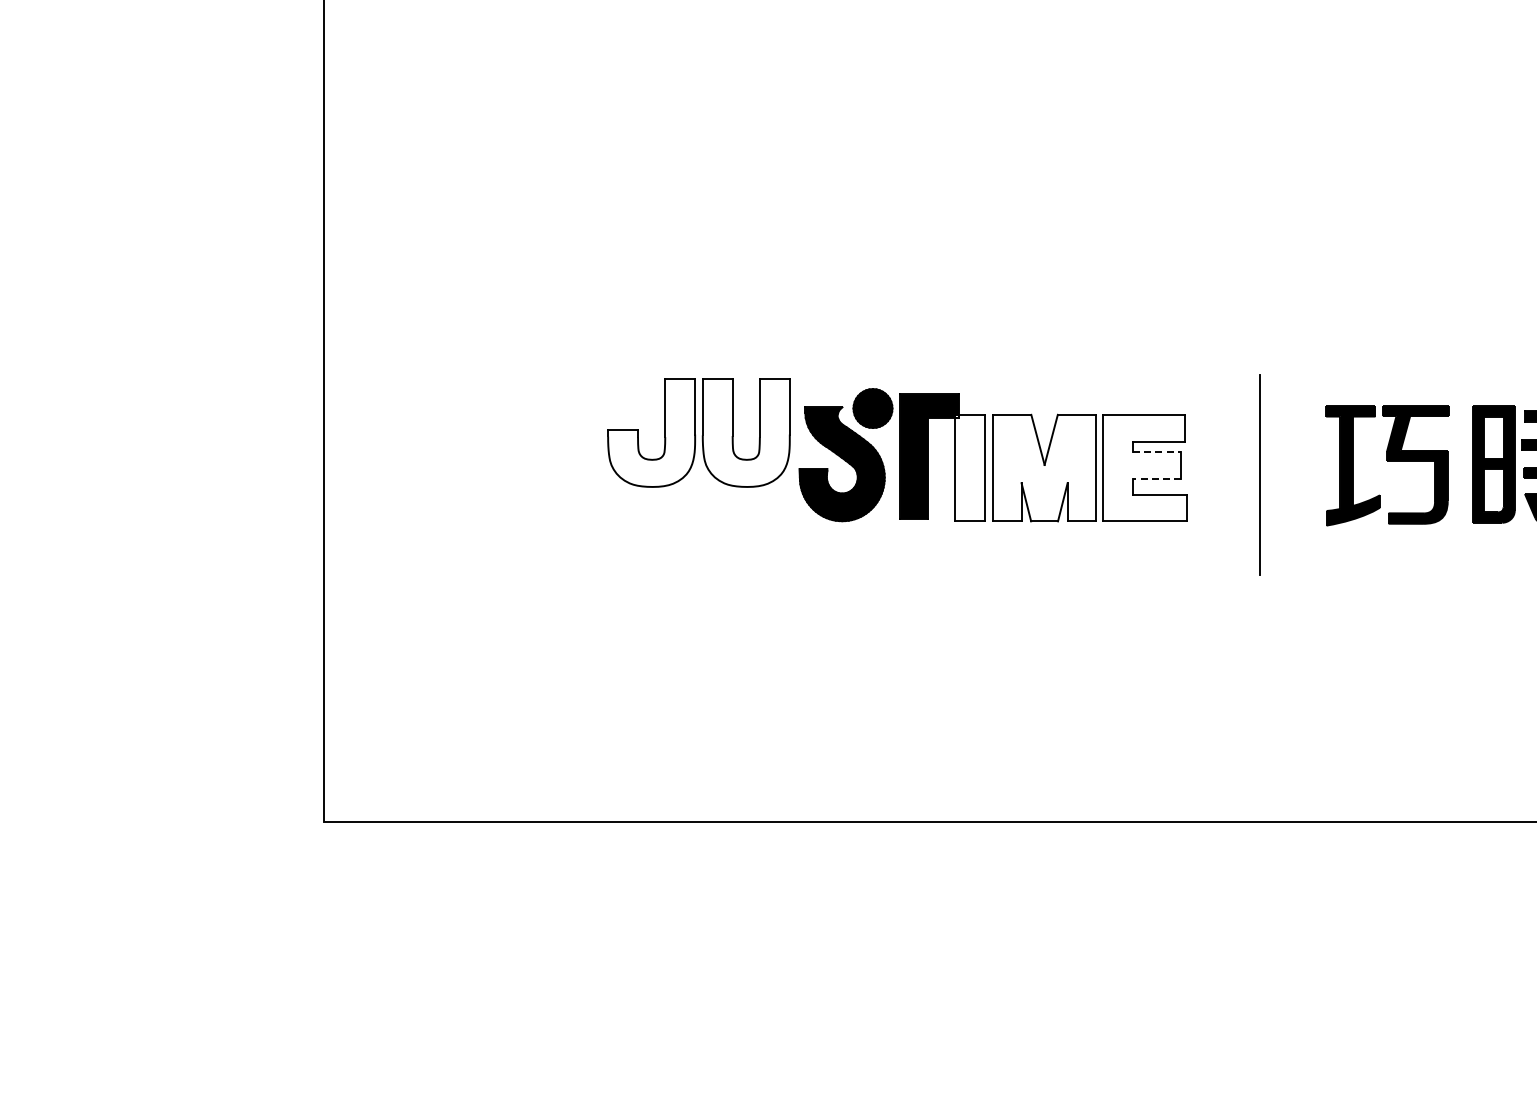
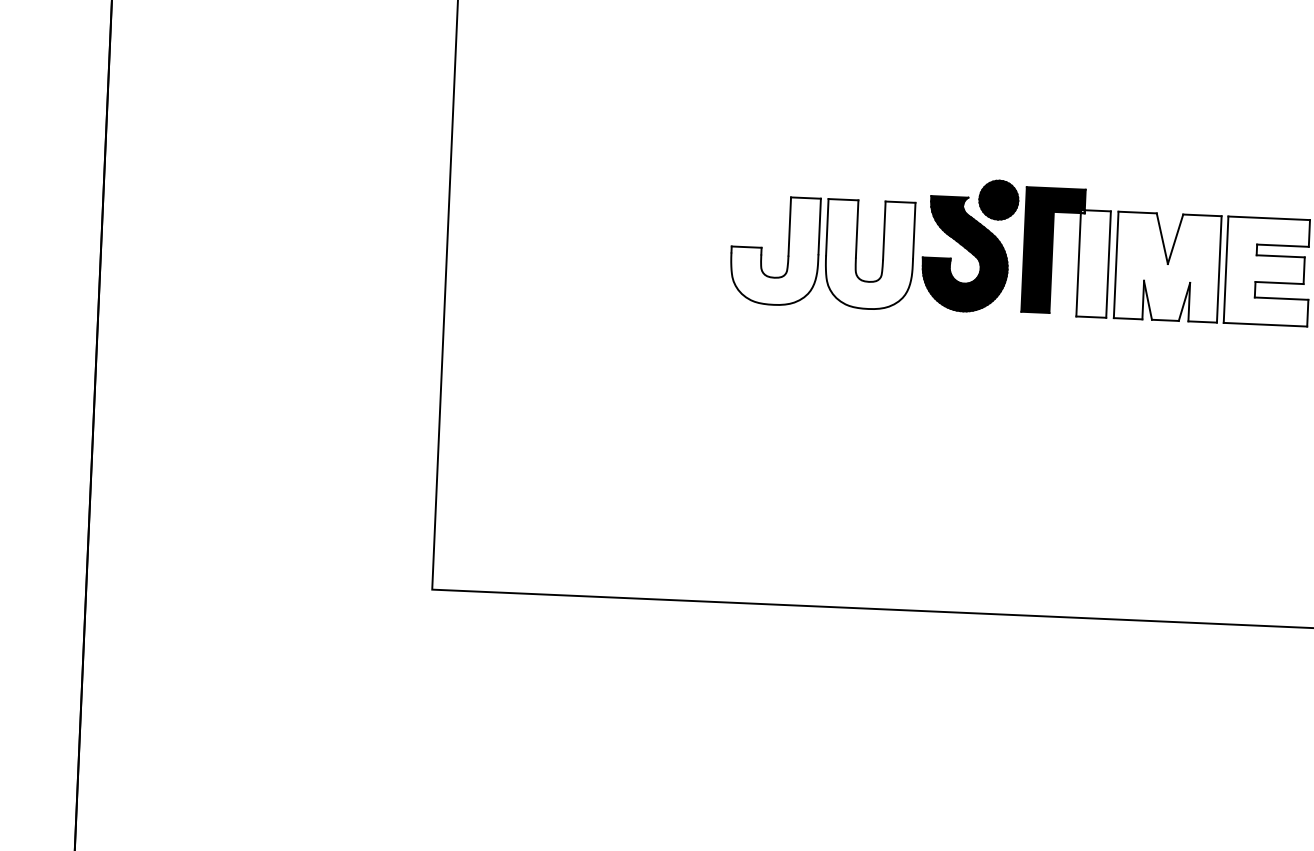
part: (698, 432) -> (821, 252), moved
line: (1157, 452) -> (1281, 256), dashed -> solid
line: (1156, 479) -> (1279, 283), dashed -> solid

